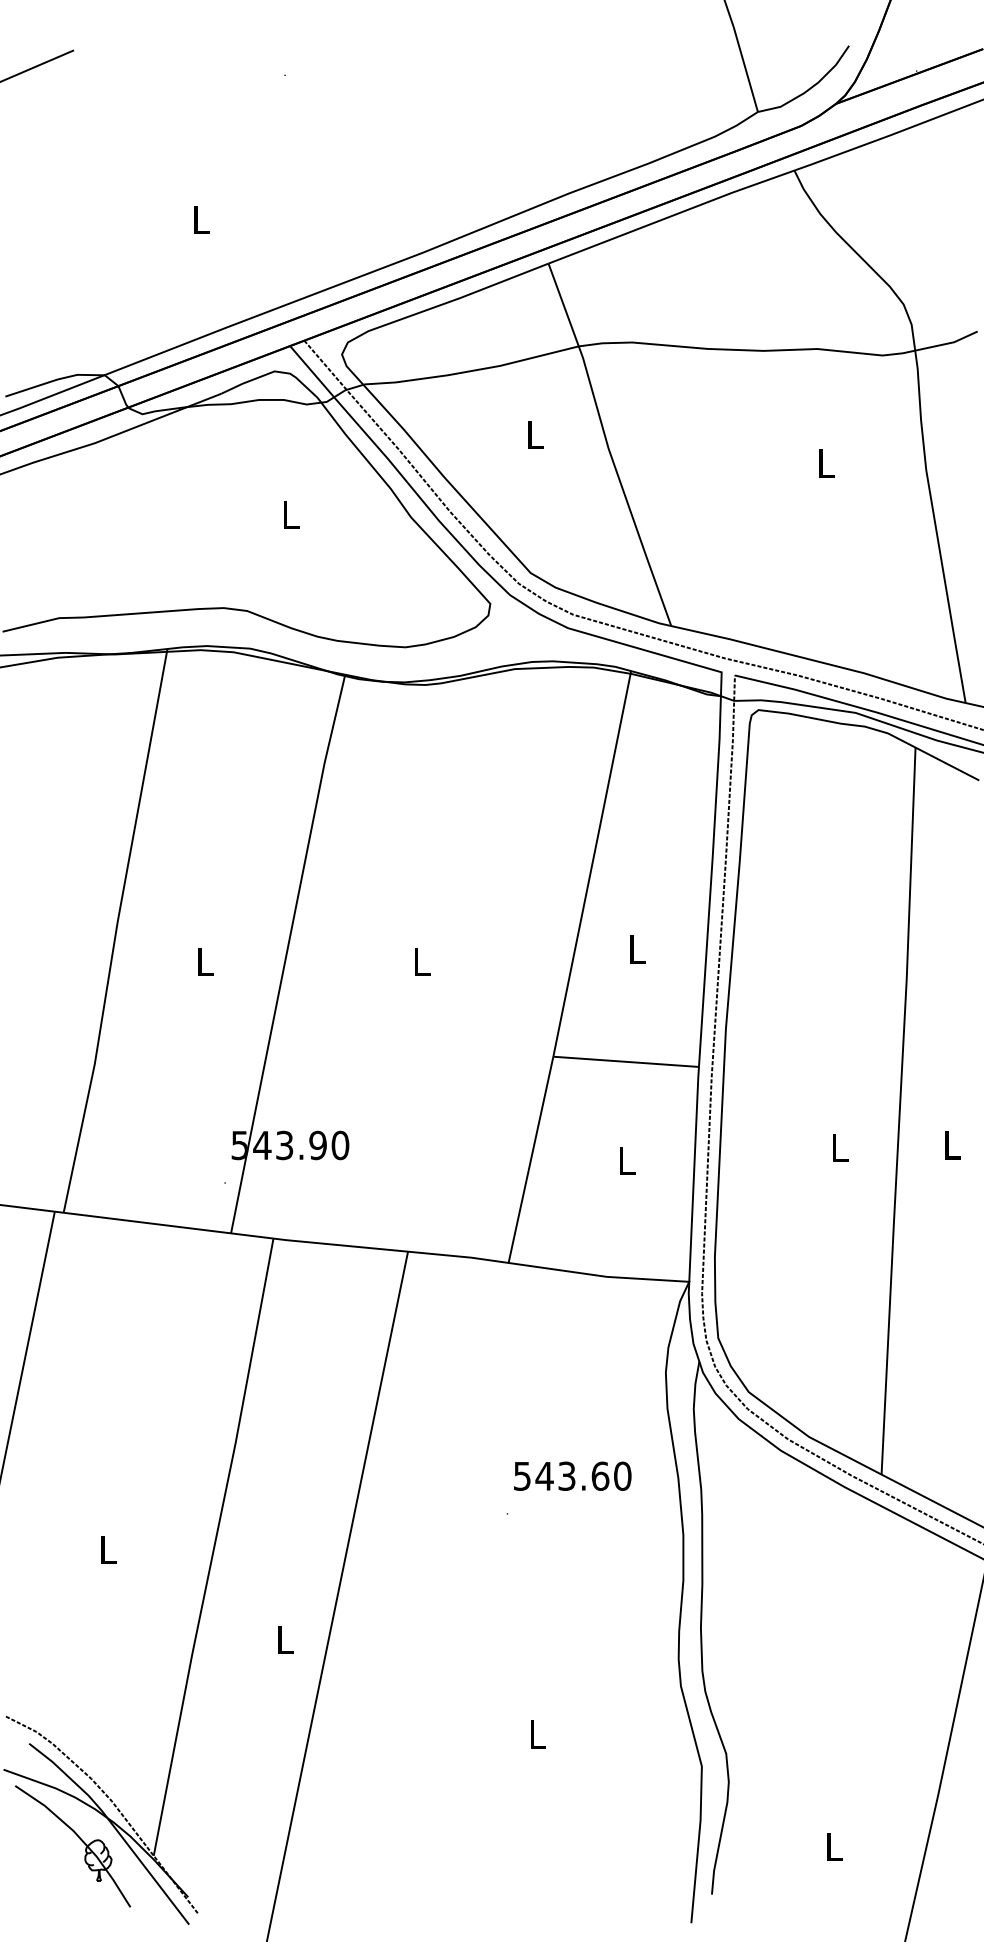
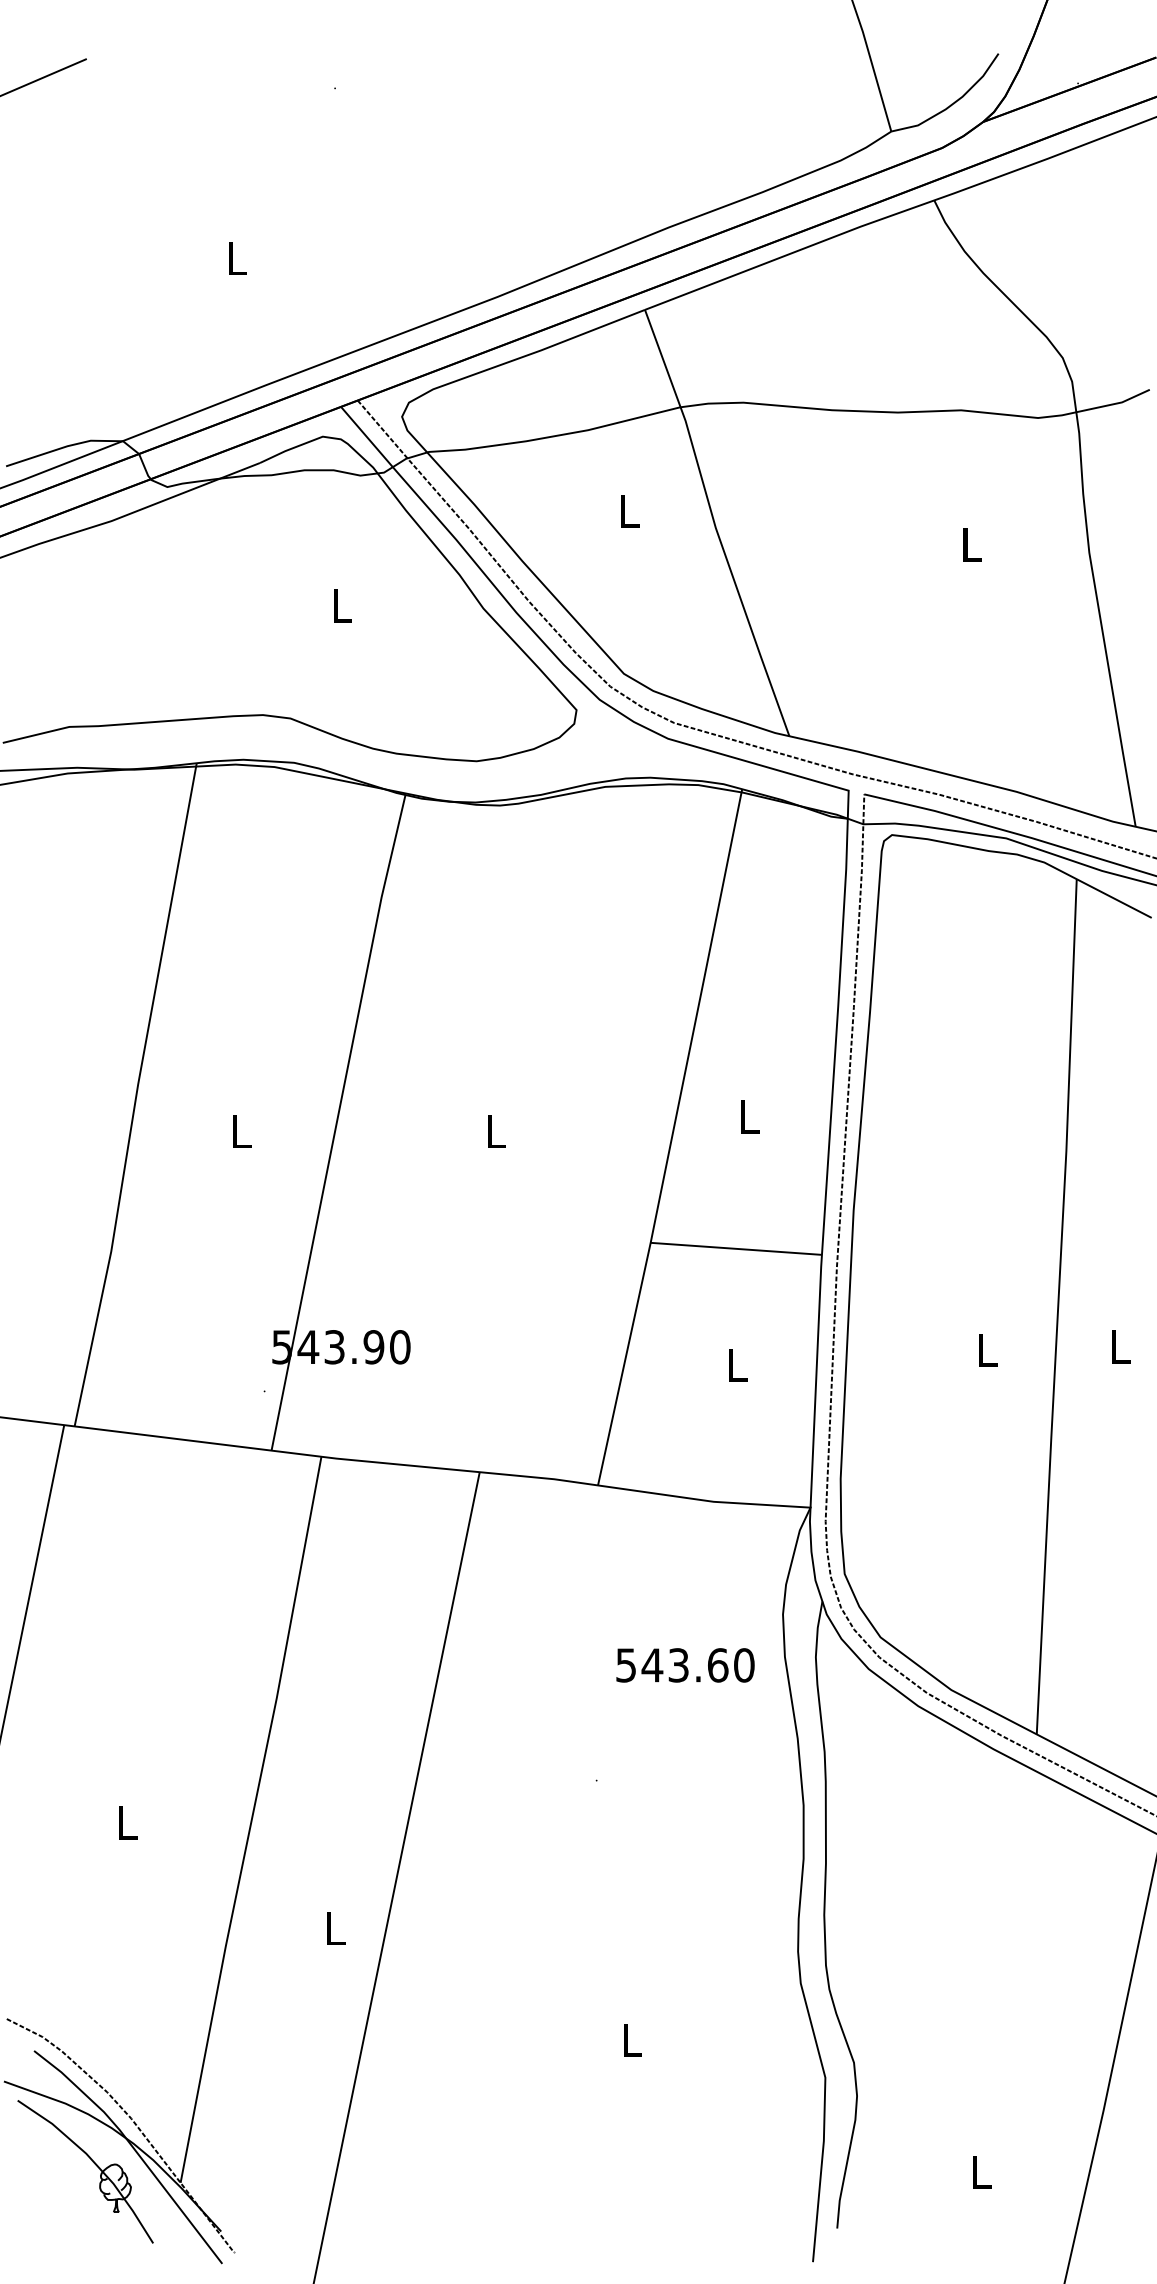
text: (572, 1476) -> (685, 1665), moved

